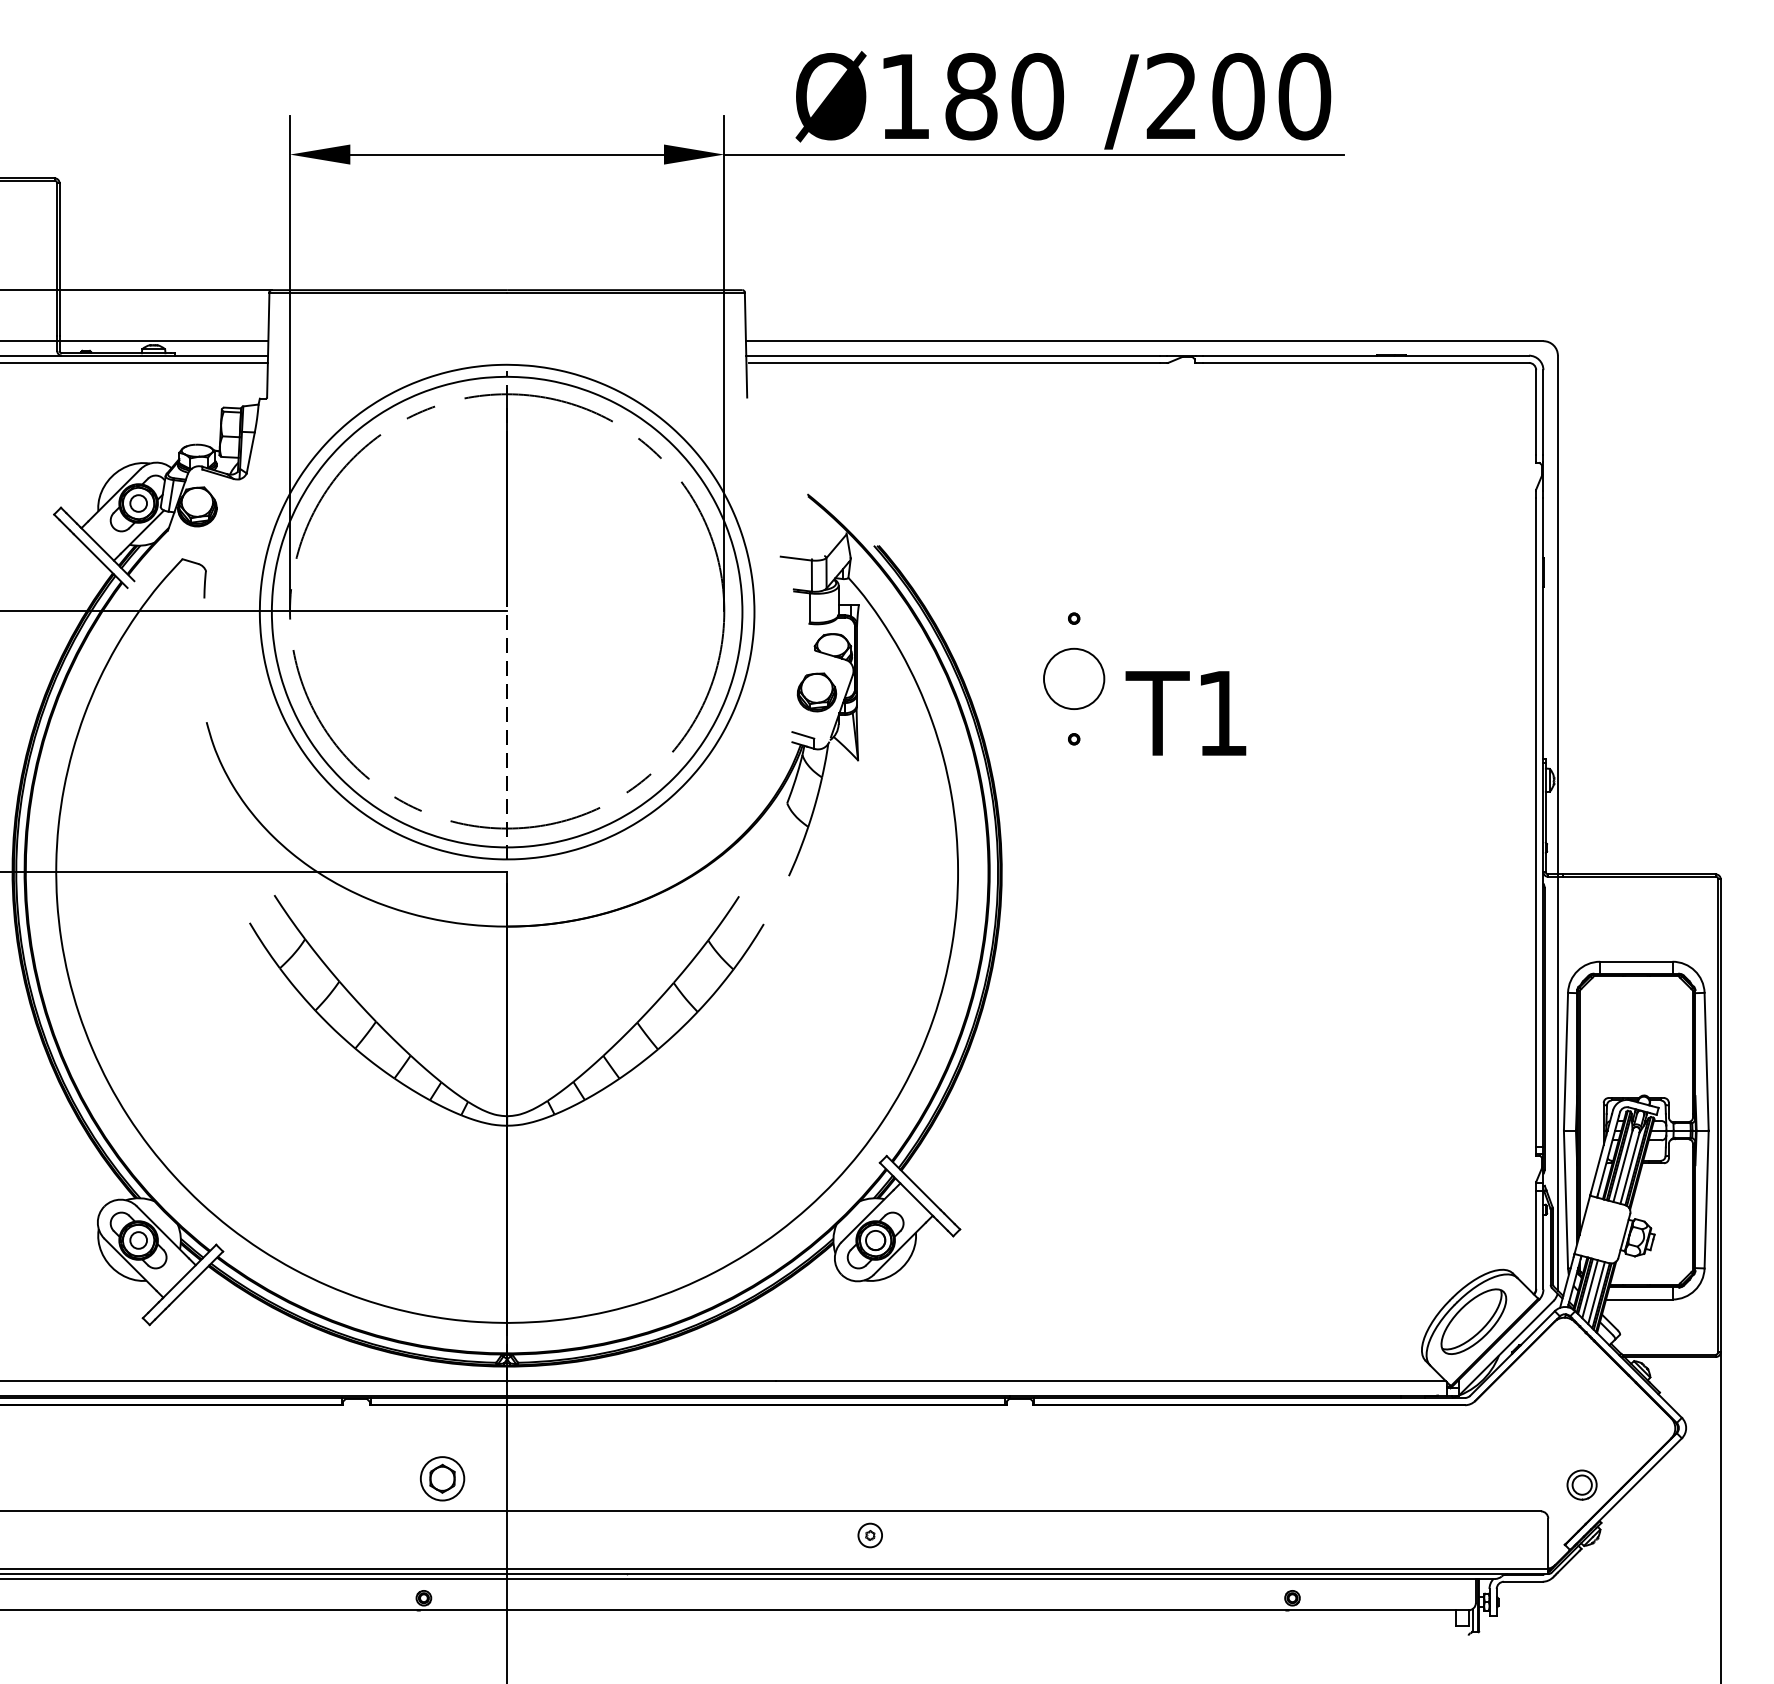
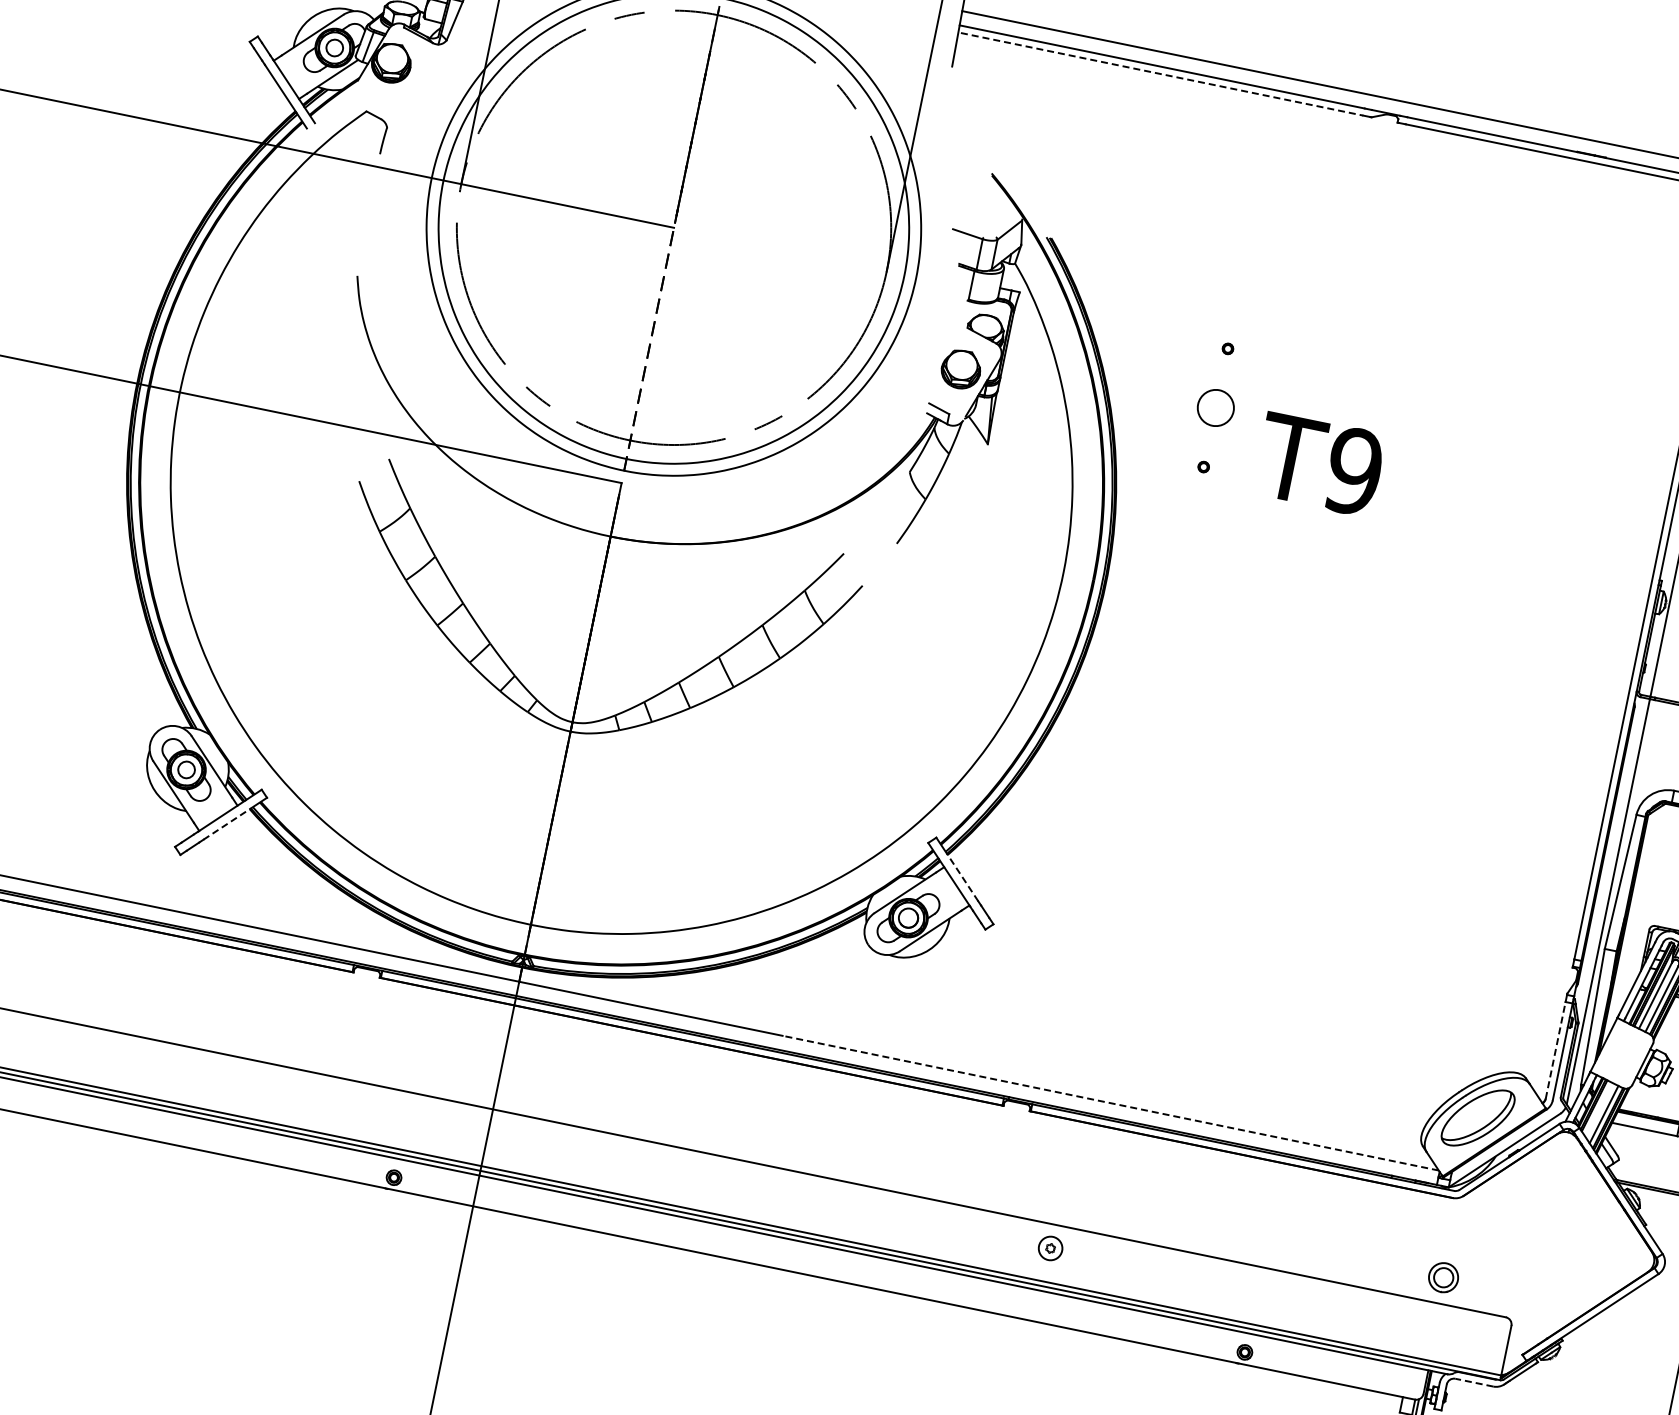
line: (954, 362) -> (1162, 73), solid -> dashed
circle: (1074, 678) -> (1216, 407), size x0.6
text: (1222, 713) -> (1354, 471), T1 -> T9
line: (920, 1189) -> (962, 877), solid -> dashed
line: (1536, 1239) -> (1556, 1050), solid -> dashed
line: (189, 1285) -> (227, 824), solid -> dashed
line: (1589, 1289) -> (1597, 1109), removed
line: (1110, 1381) -> (1110, 1103), solid -> dashed
part: (442, 1478) -> (436, 1064), removed
part: (1581, 1484) -> (1443, 1276), moved
part: (869, 1535) -> (1049, 1248), moved
line: (1522, 1581) -> (1473, 1382), solid -> dashed

